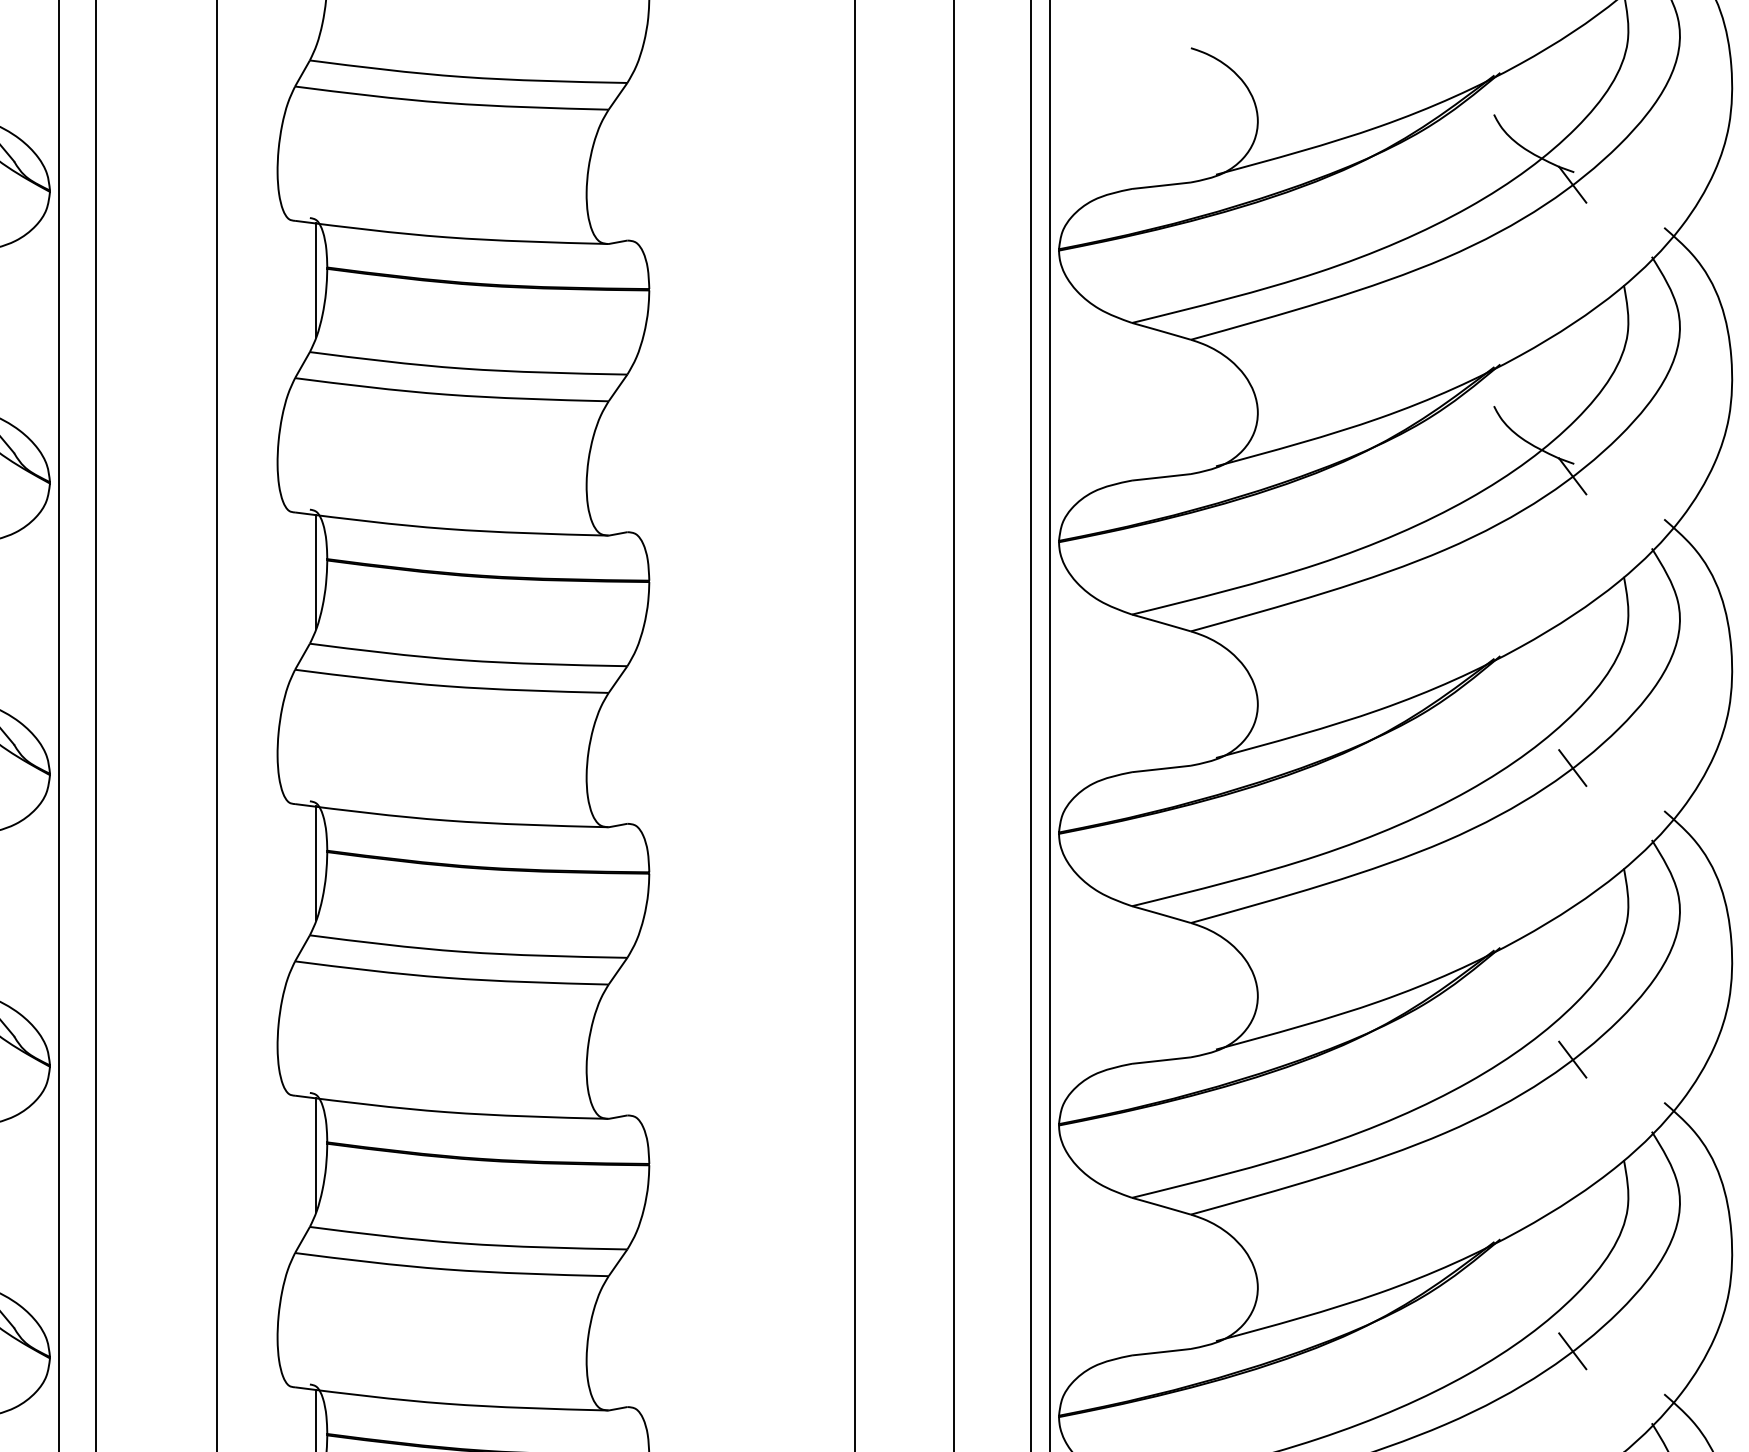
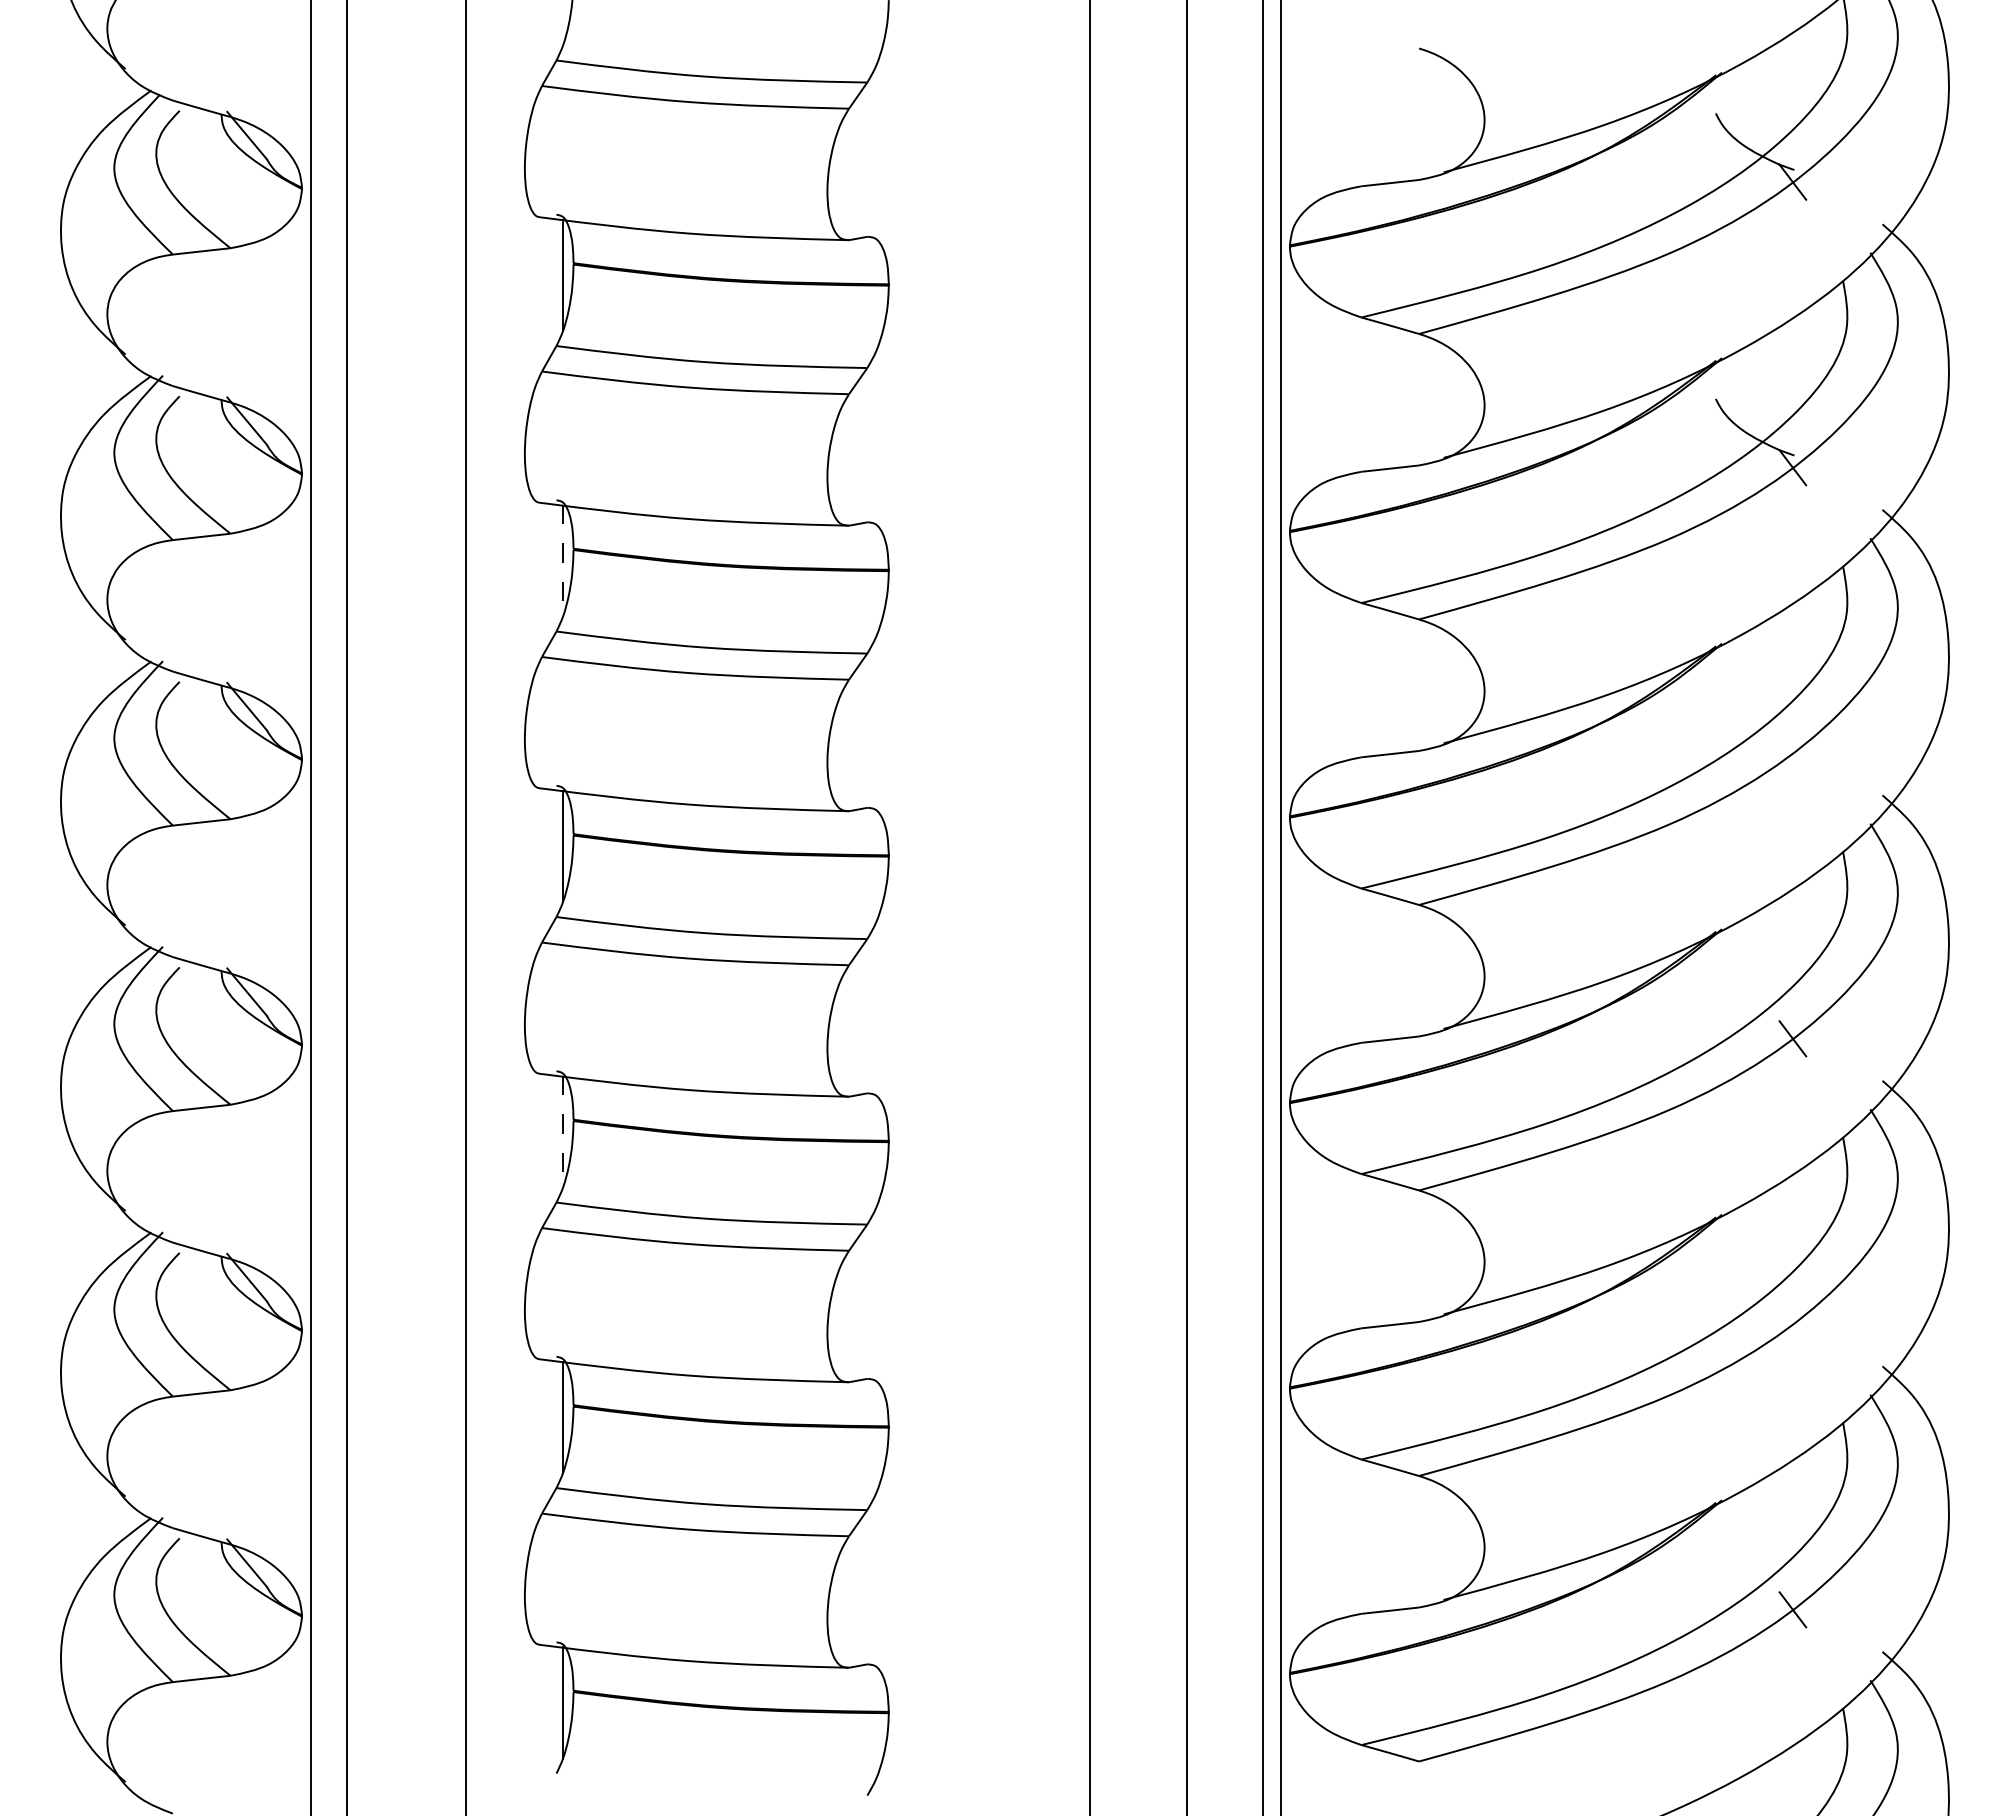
line: (316, 572) -> (562, 561), solid -> dashed
line: (1572, 767) -> (1792, 752), removed
line: (316, 1155) -> (562, 1132), solid -> dashed
line: (1572, 1350) -> (1792, 1323), removed

